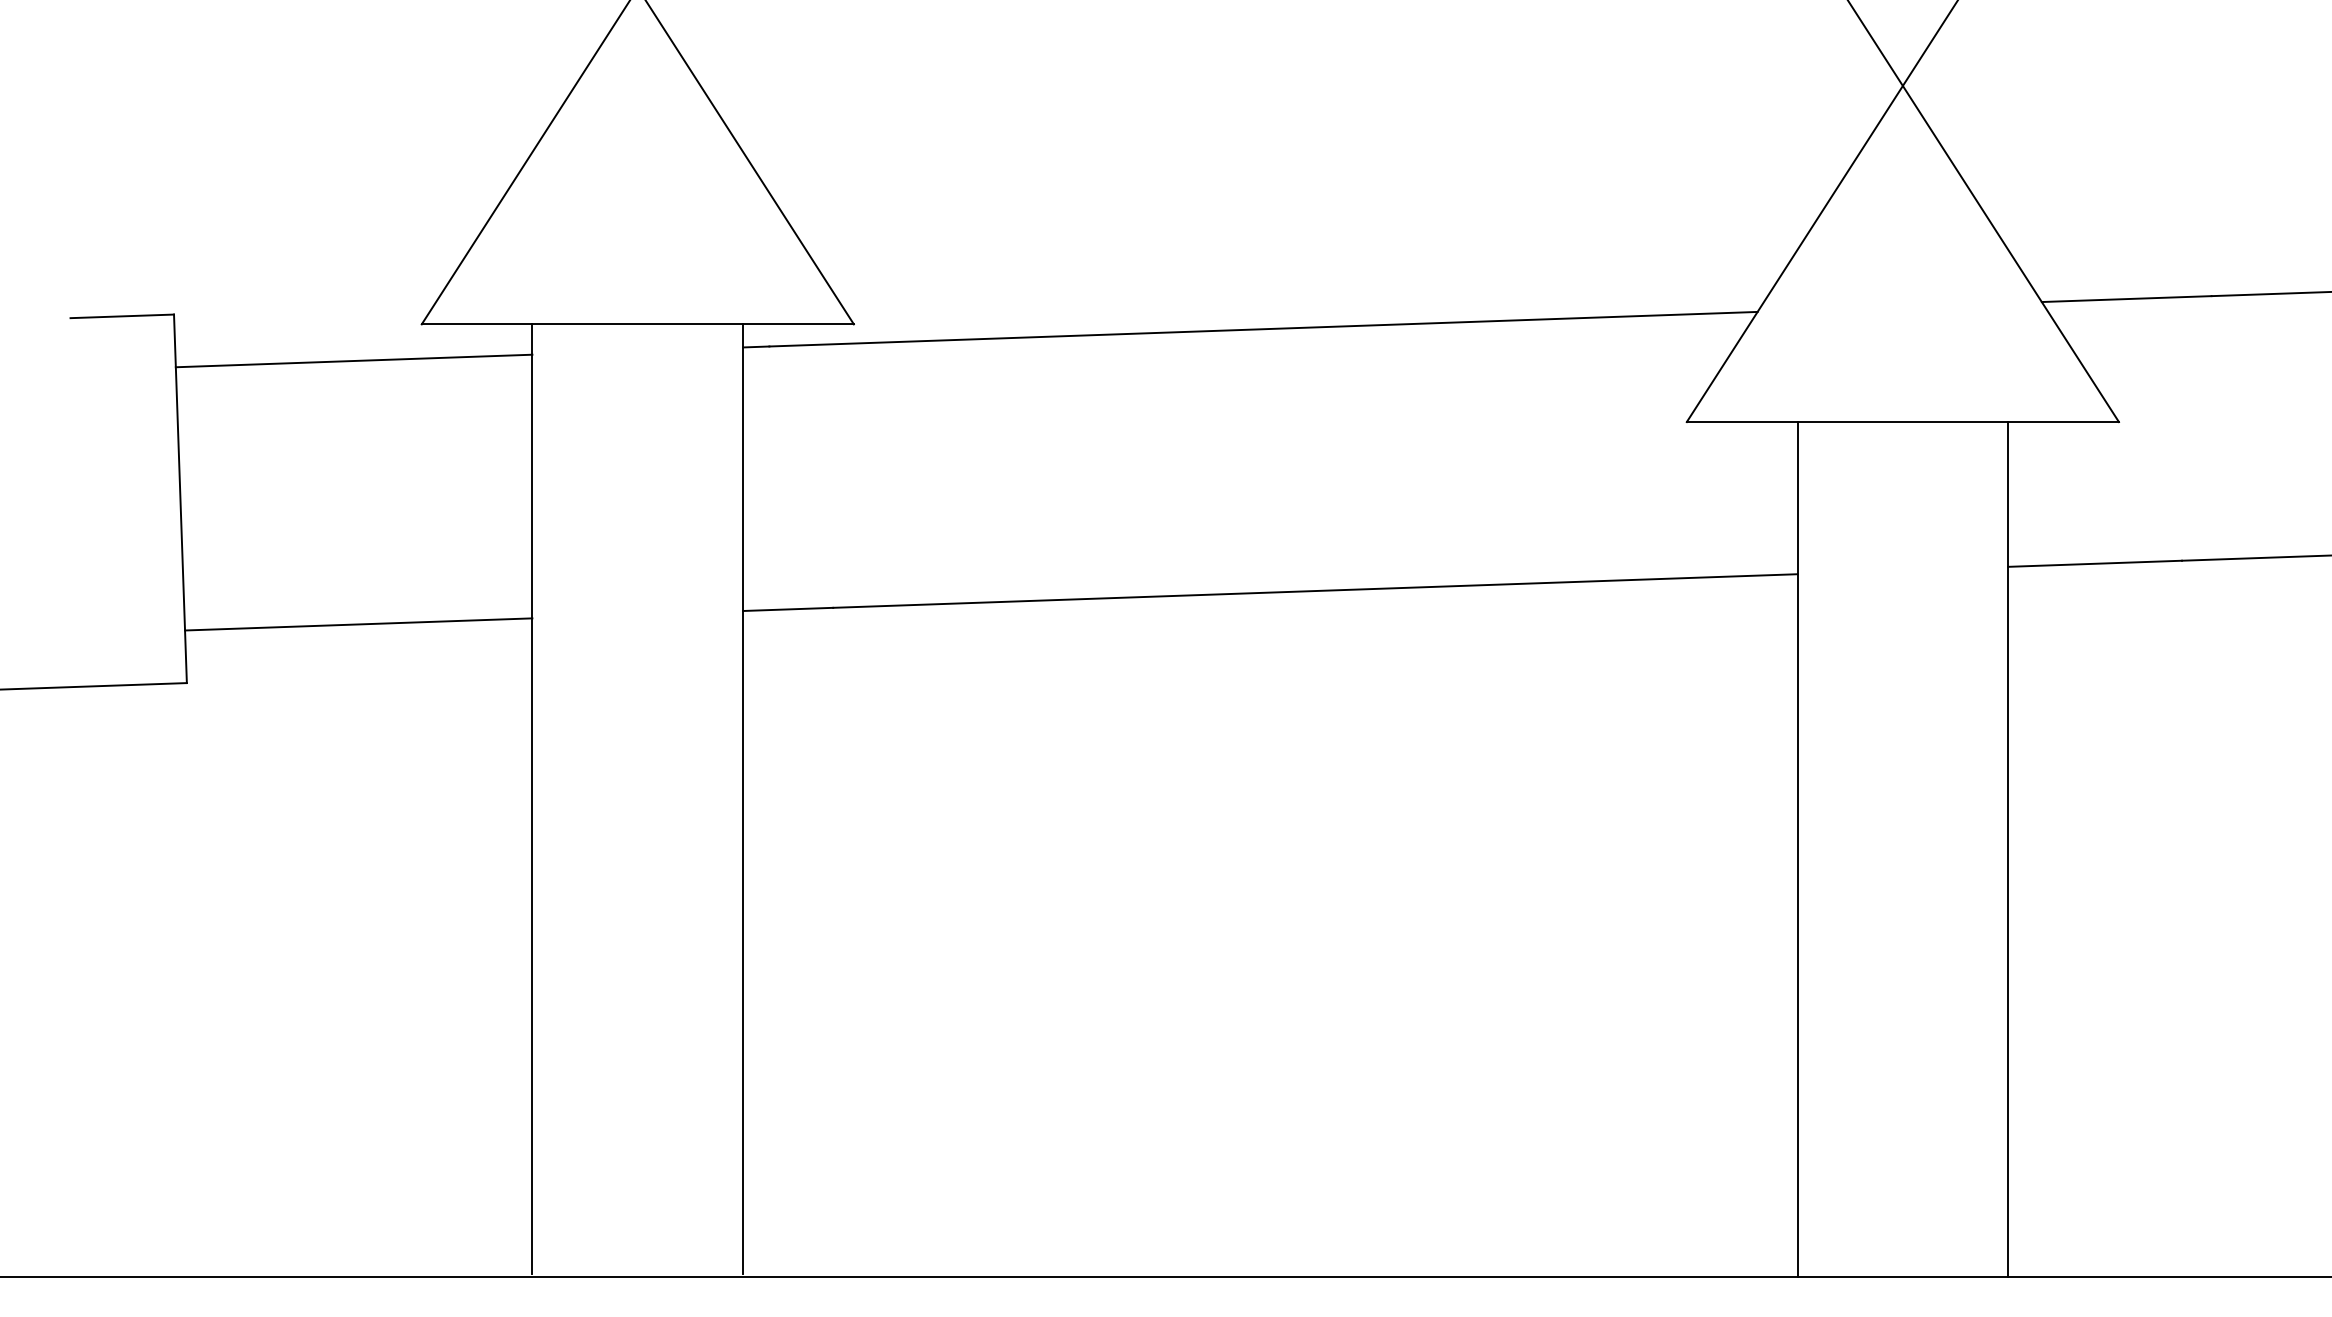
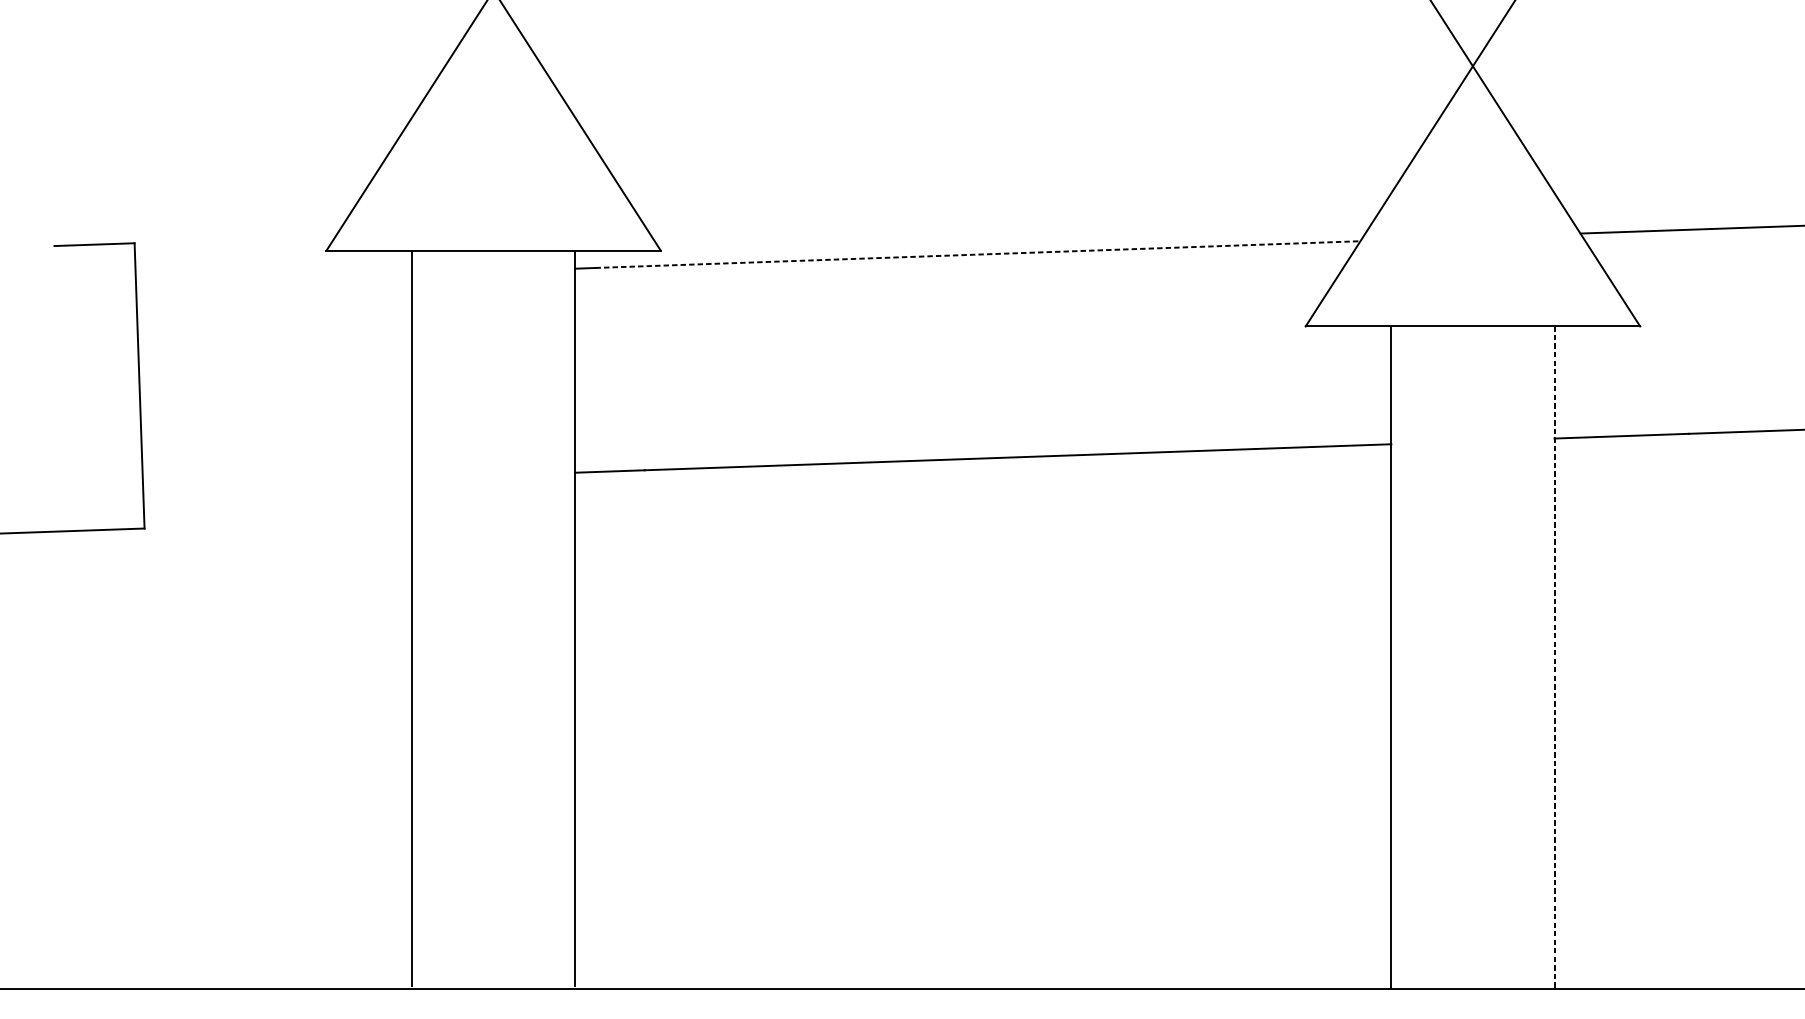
line: (1264, 329) -> (978, 254), solid -> dashed
line: (353, 360) -> (273, 278), removed
line: (358, 624) -> (277, 483), removed
line: (2008, 849) -> (1554, 657), solid -> dashed

